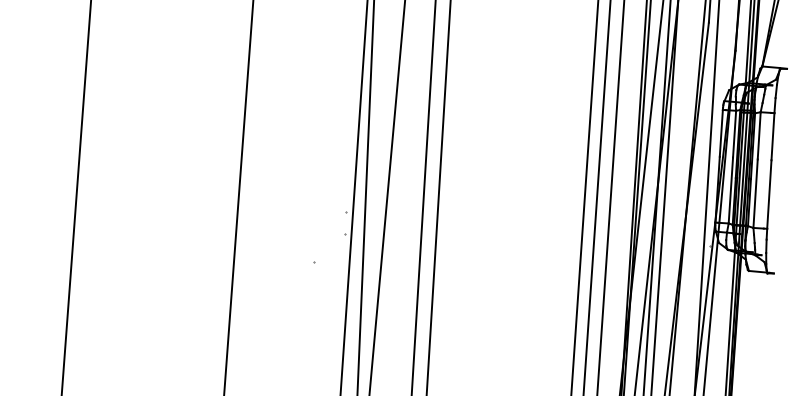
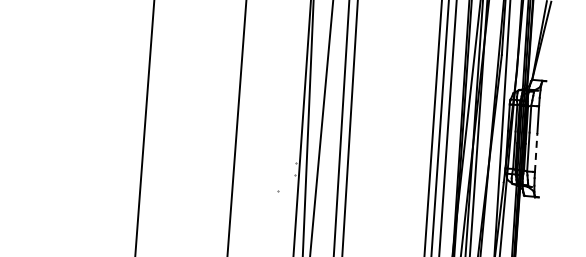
line: (769, 194) -> (536, 152), solid -> dashed

